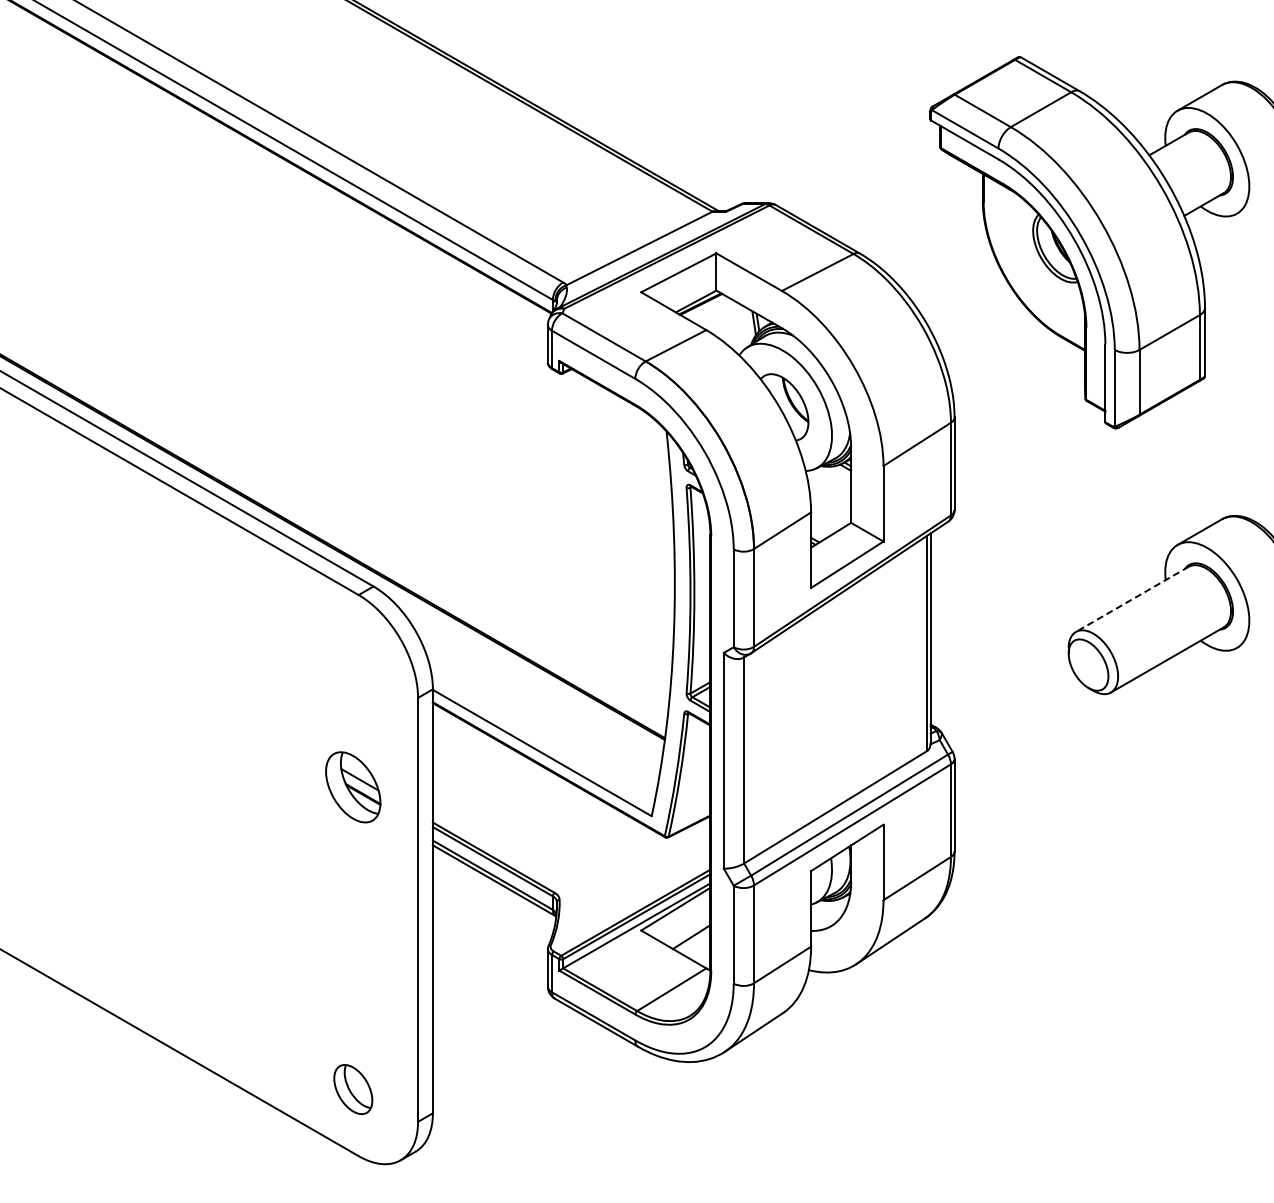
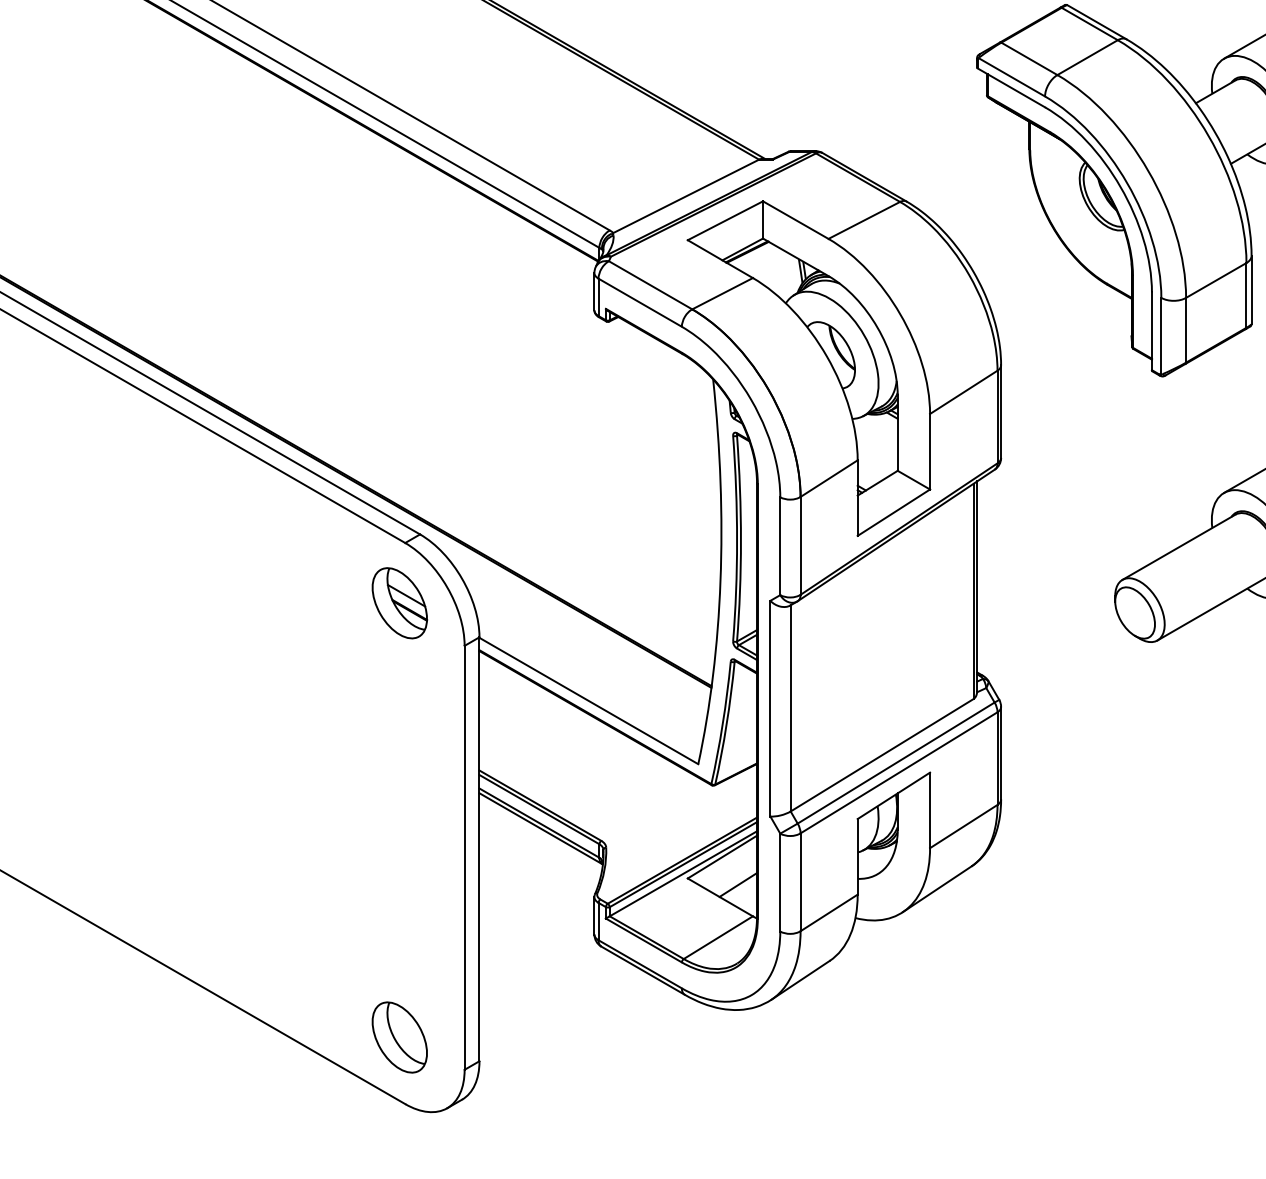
line: (1131, 599) -> (1178, 547), dashed -> solid
part: (353, 787) -> (400, 603), moved
part: (353, 1089) -> (400, 1037), size x1.43

